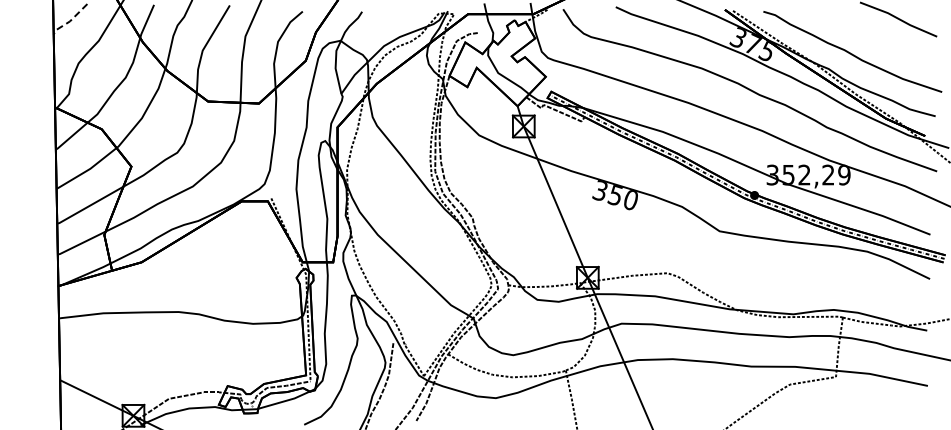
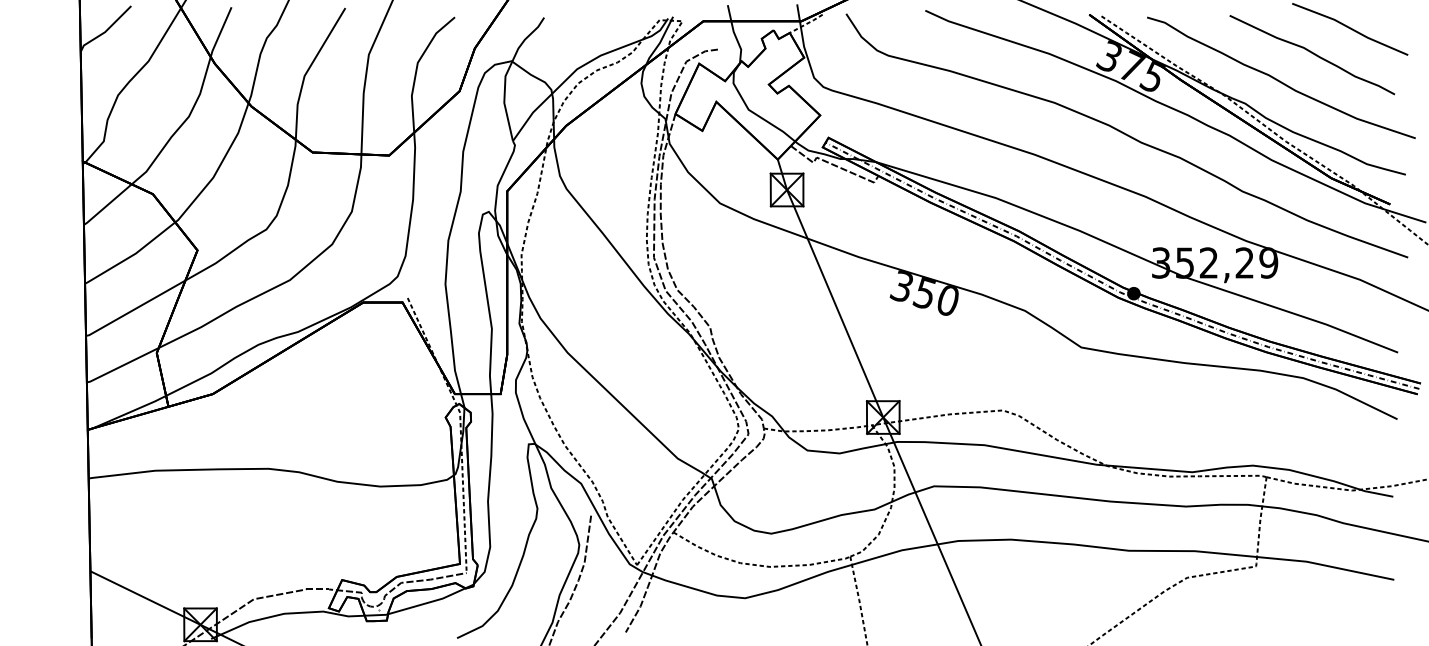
line: (69, 21) -> (104, 32), dashed -> solid
curve: (873, 36) -> (1312, 54), added

